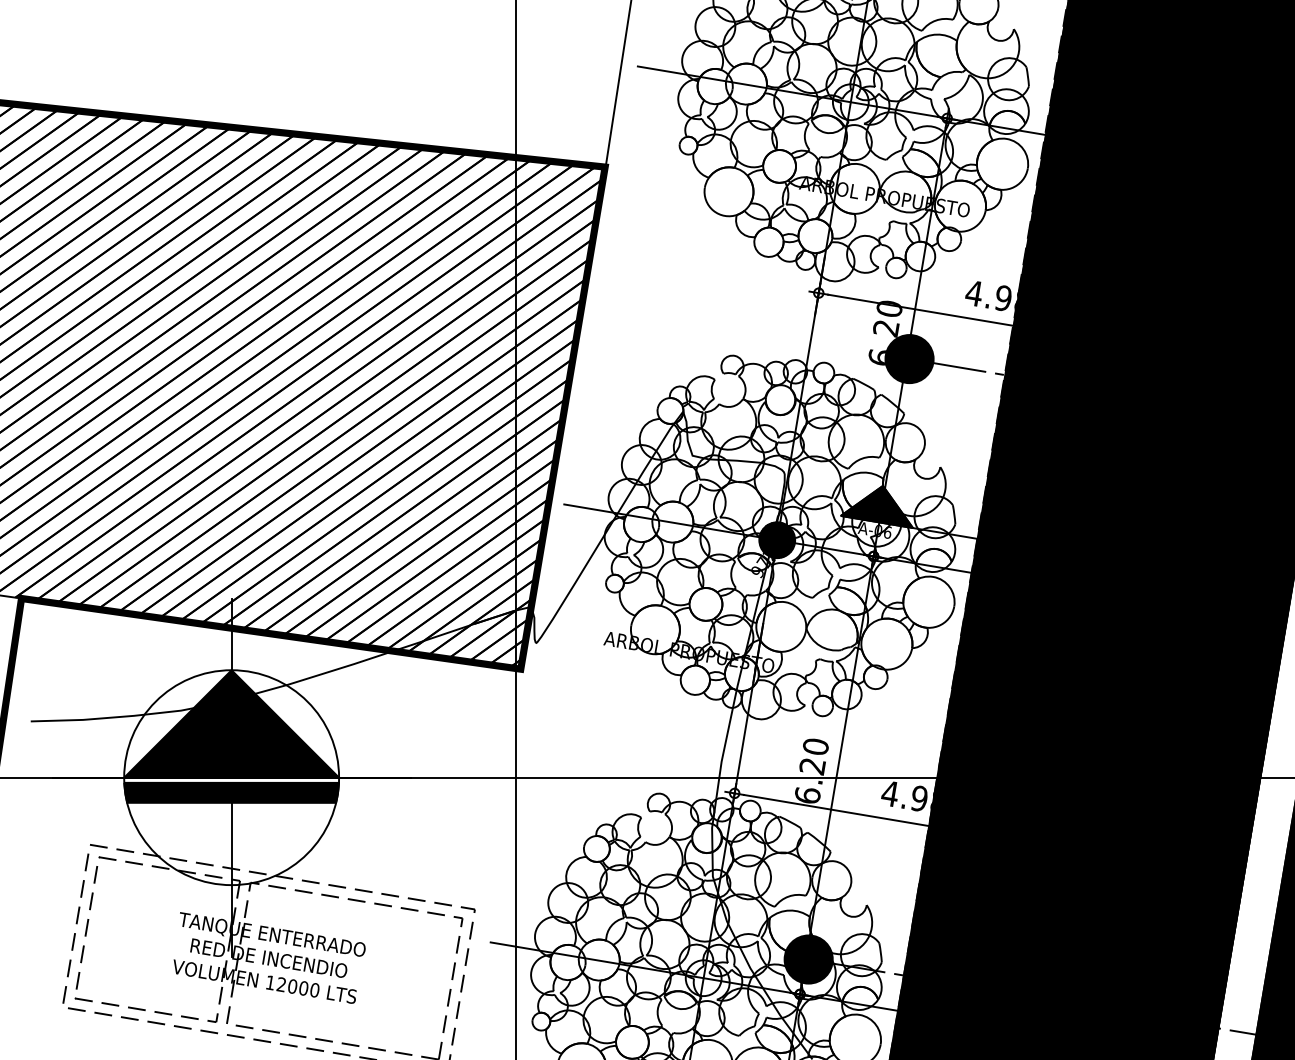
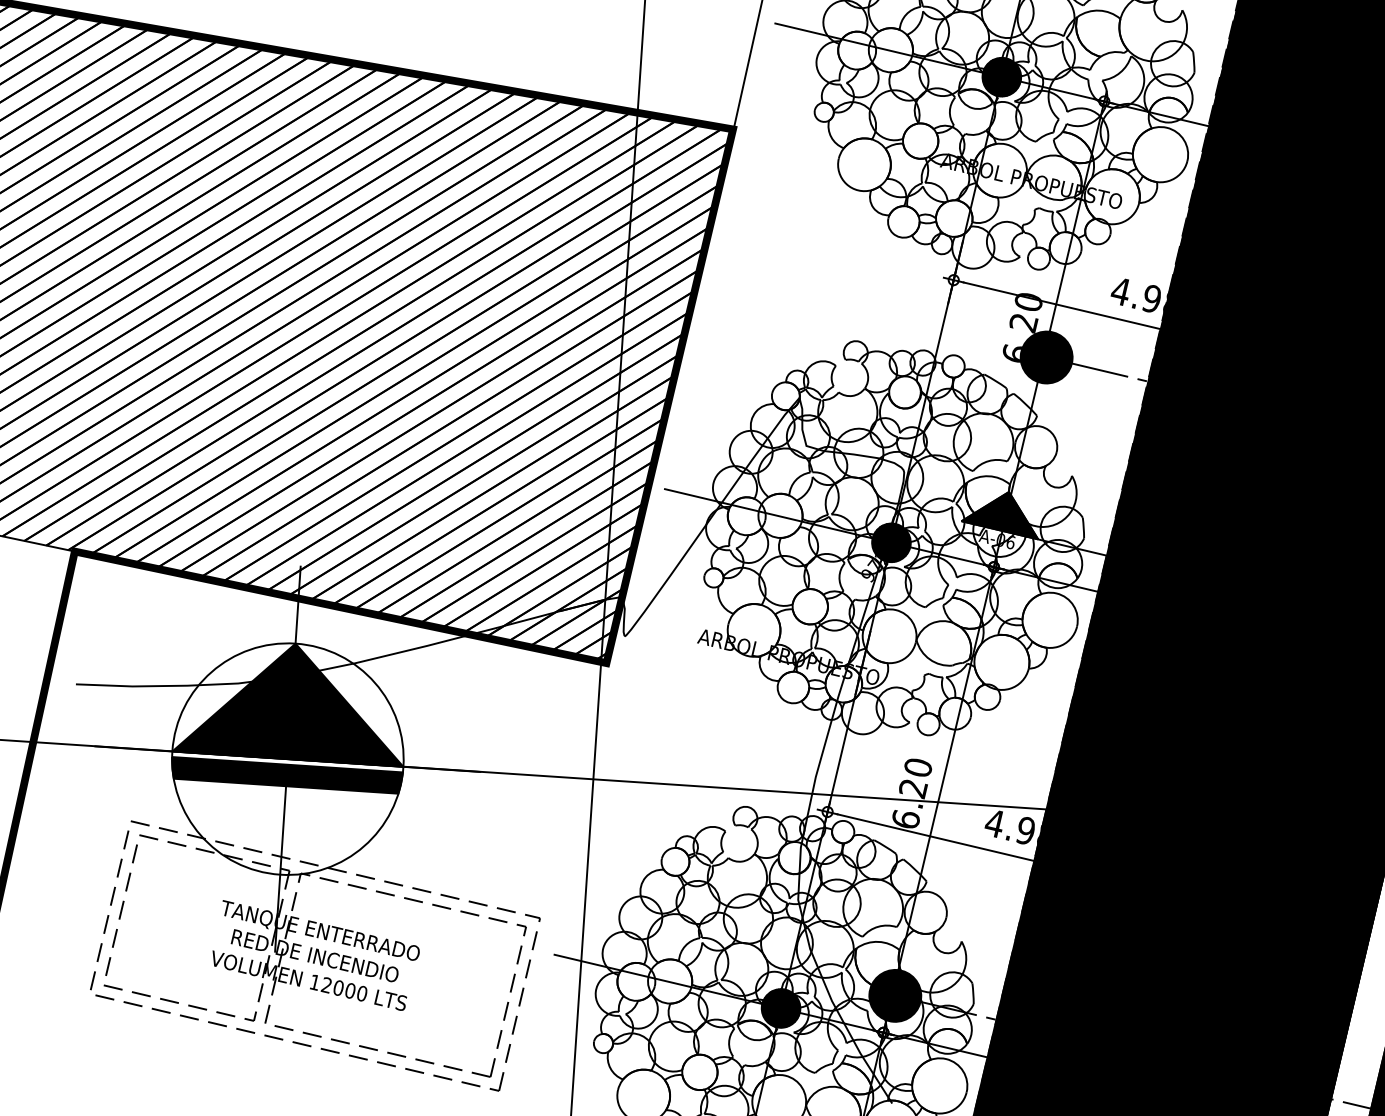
hatch: (850, 102) -> (1001, 77), added
hatch: (703, 978) -> (780, 1008), added

